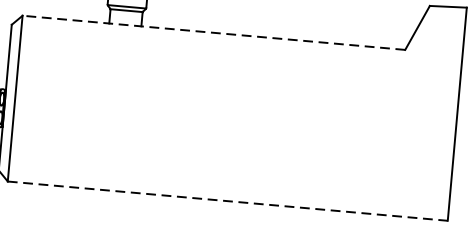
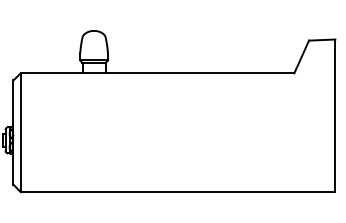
line: (213, 32) -> (157, 73), dashed -> solid
line: (228, 200) -> (178, 191), dashed -> solid

